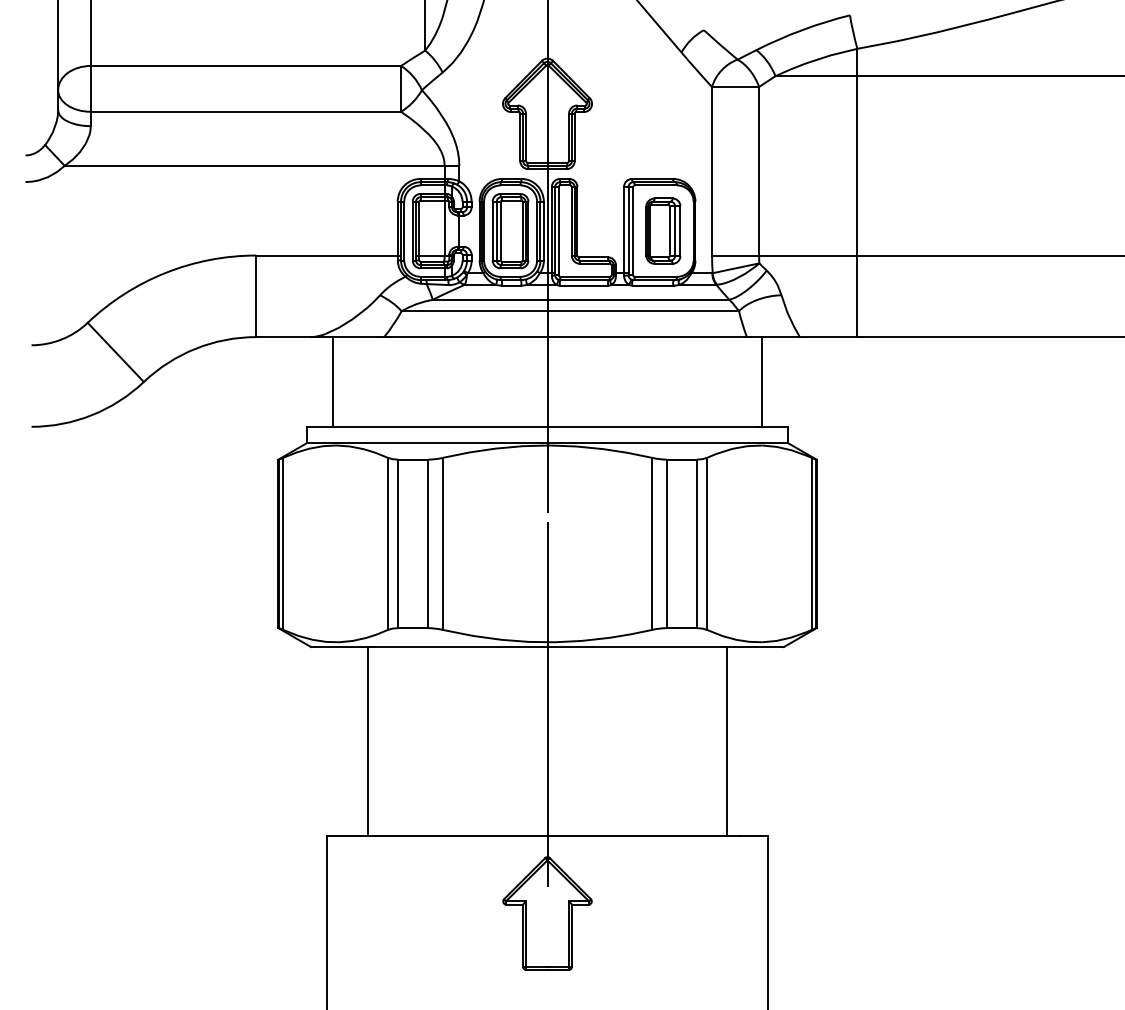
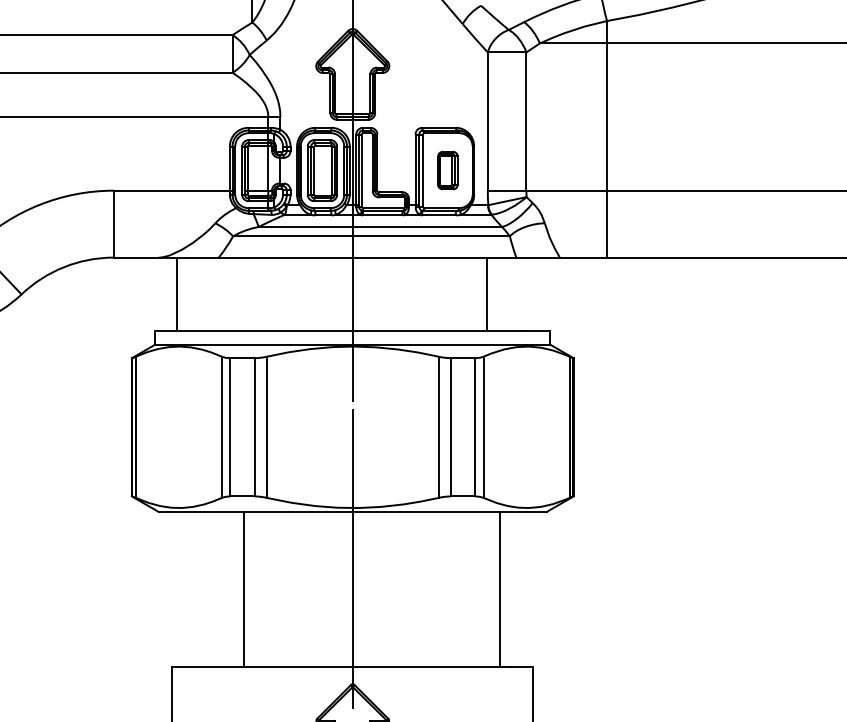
part: (663, 230) -> (447, 170), size x0.7
line: (761, 381) -> (486, 294), moved
line: (368, 741) -> (244, 589), moved

